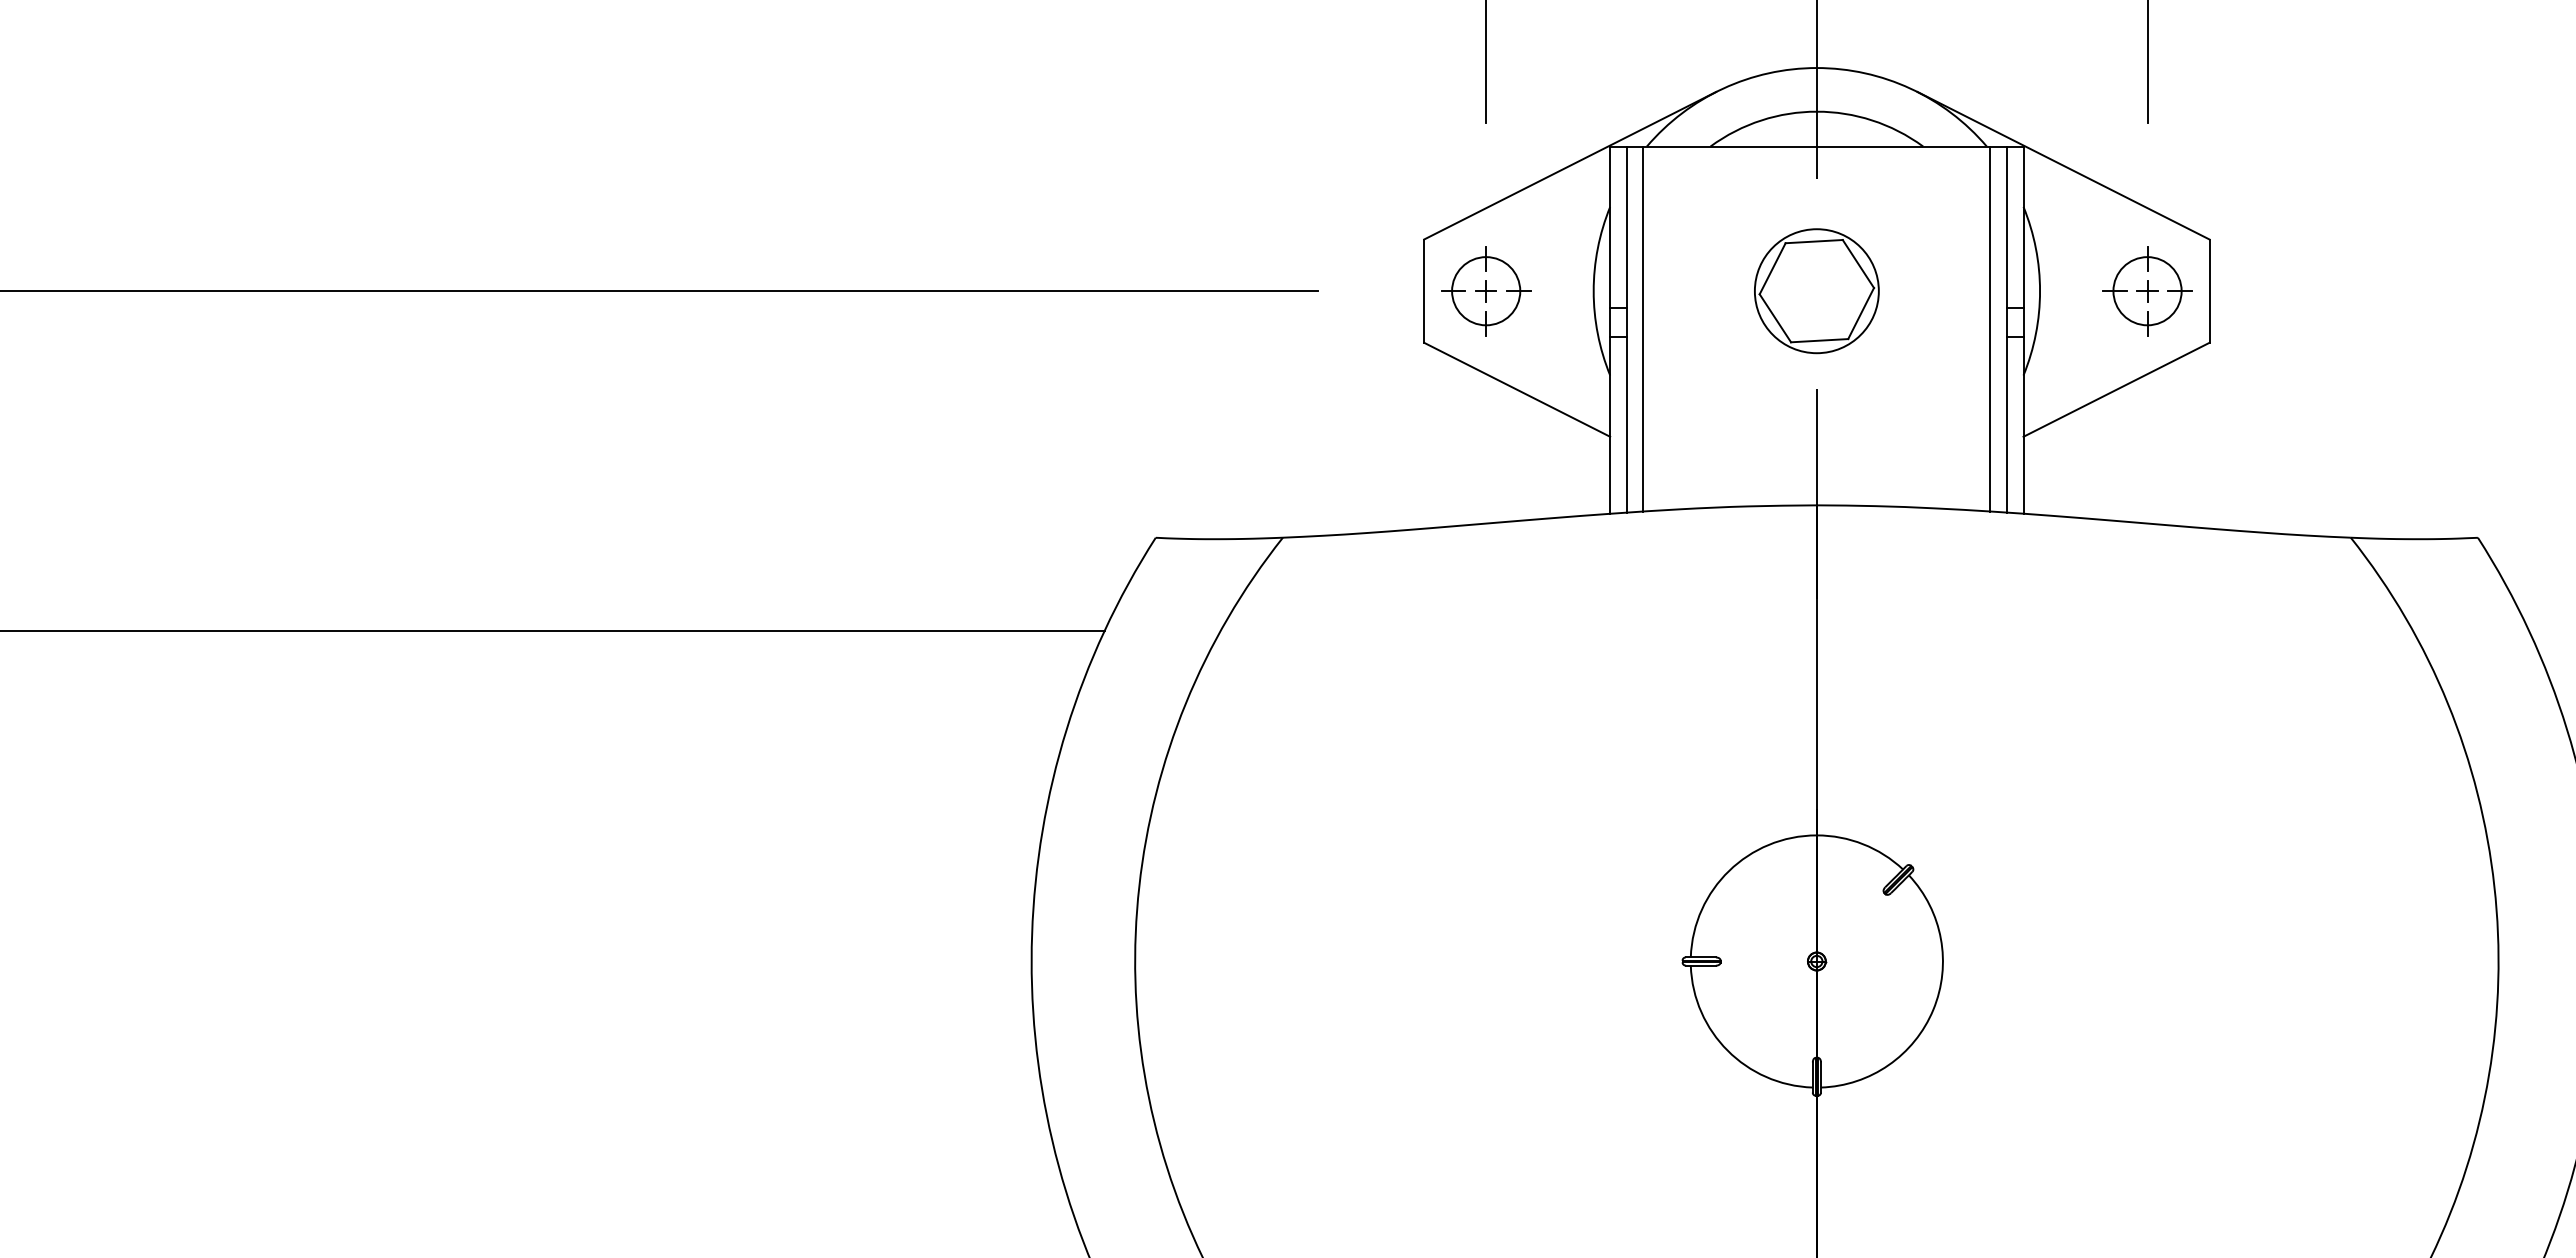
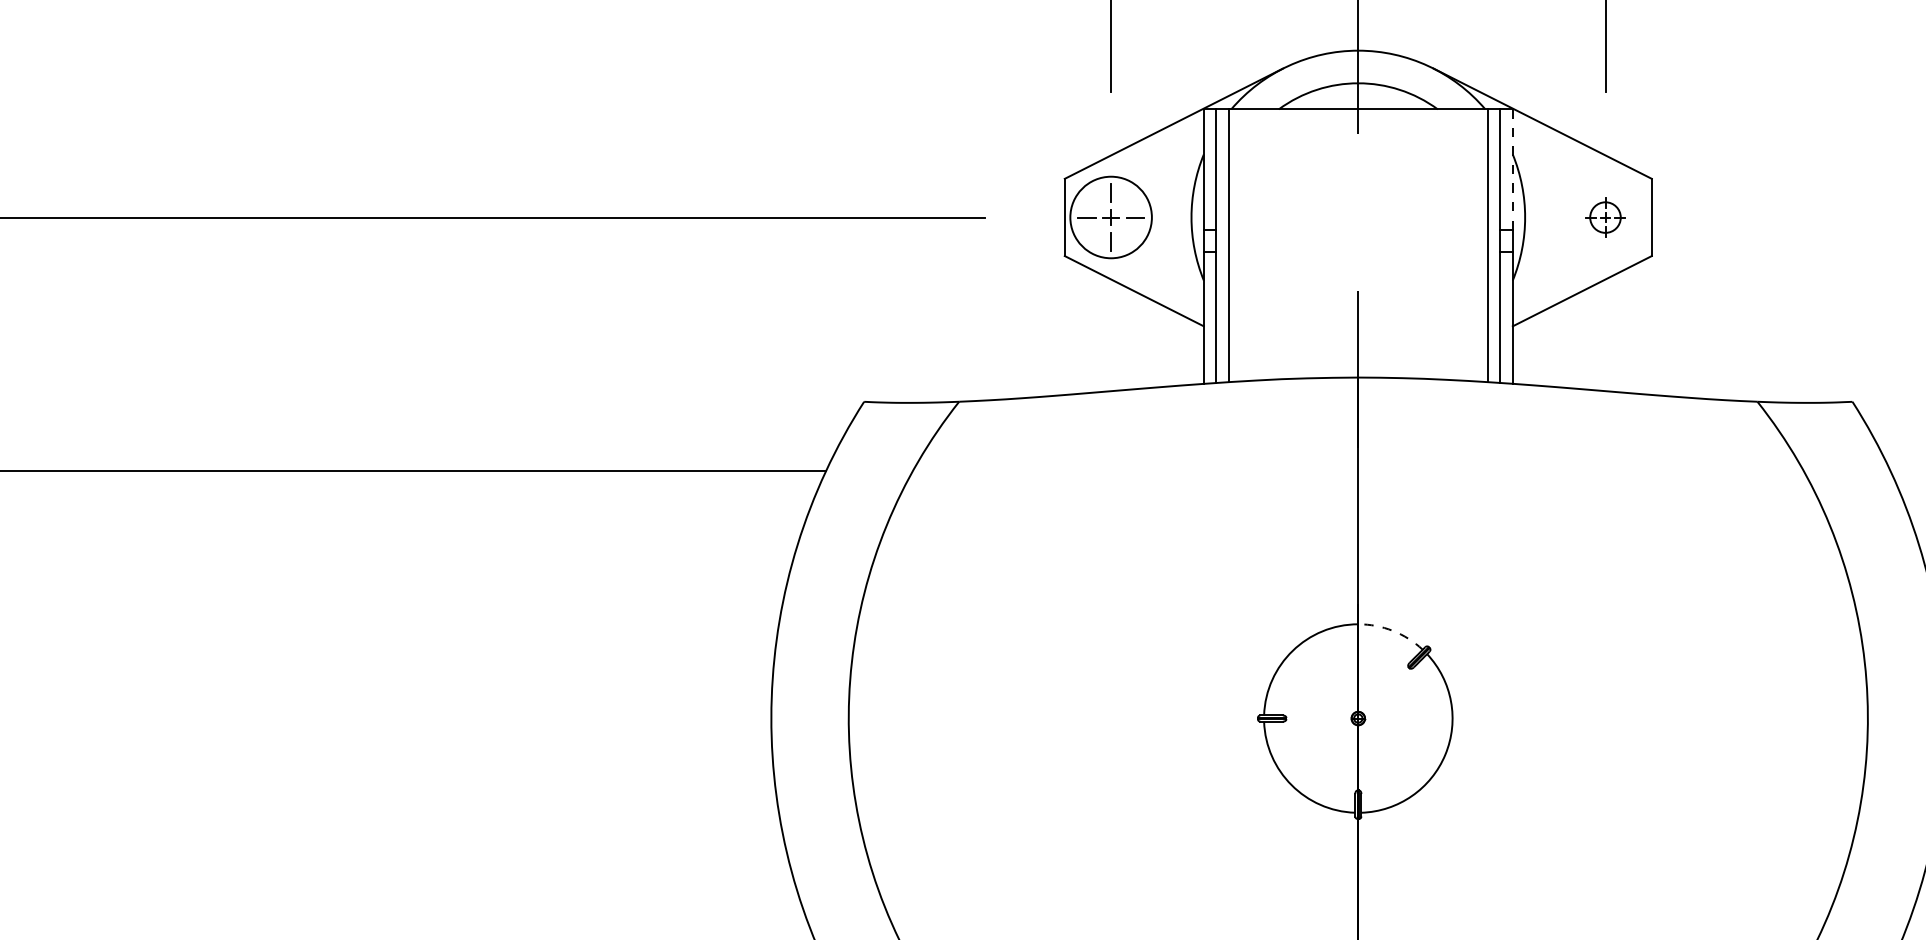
line: (2023, 227) -> (1512, 169), solid -> dashed
circle: (1486, 291) -> (1111, 217), size x1.6
part: (1816, 291) -> (1358, 217), removed
part: (2147, 291) -> (1605, 217), size x0.6
arc: (1863, 844) -> (1393, 631), solid -> dashed

